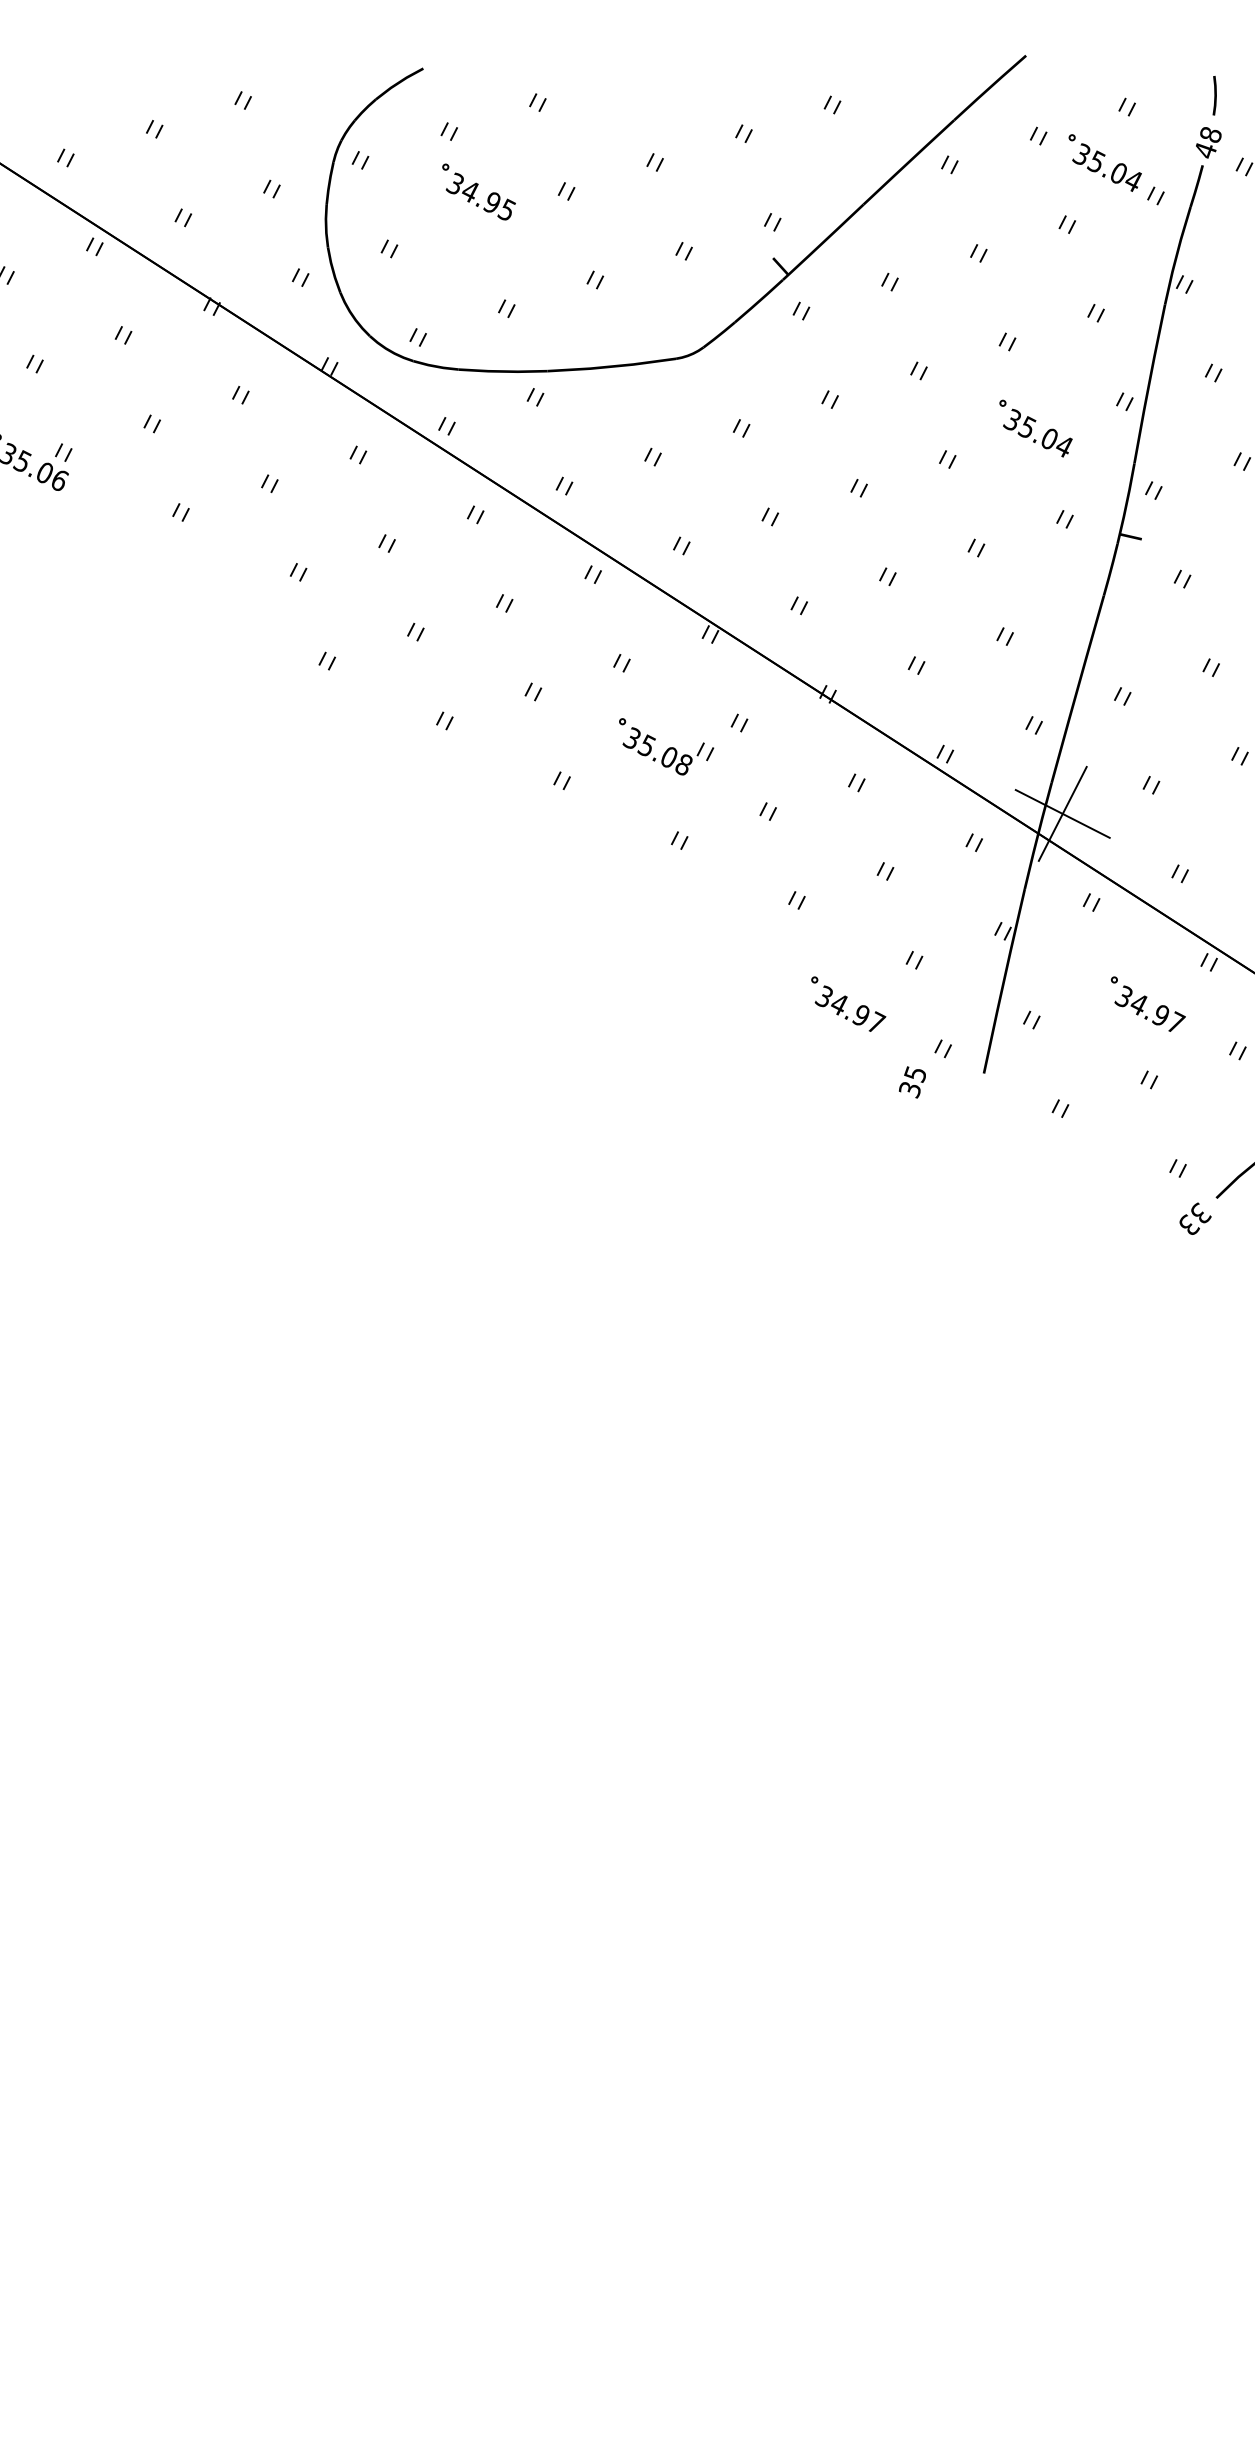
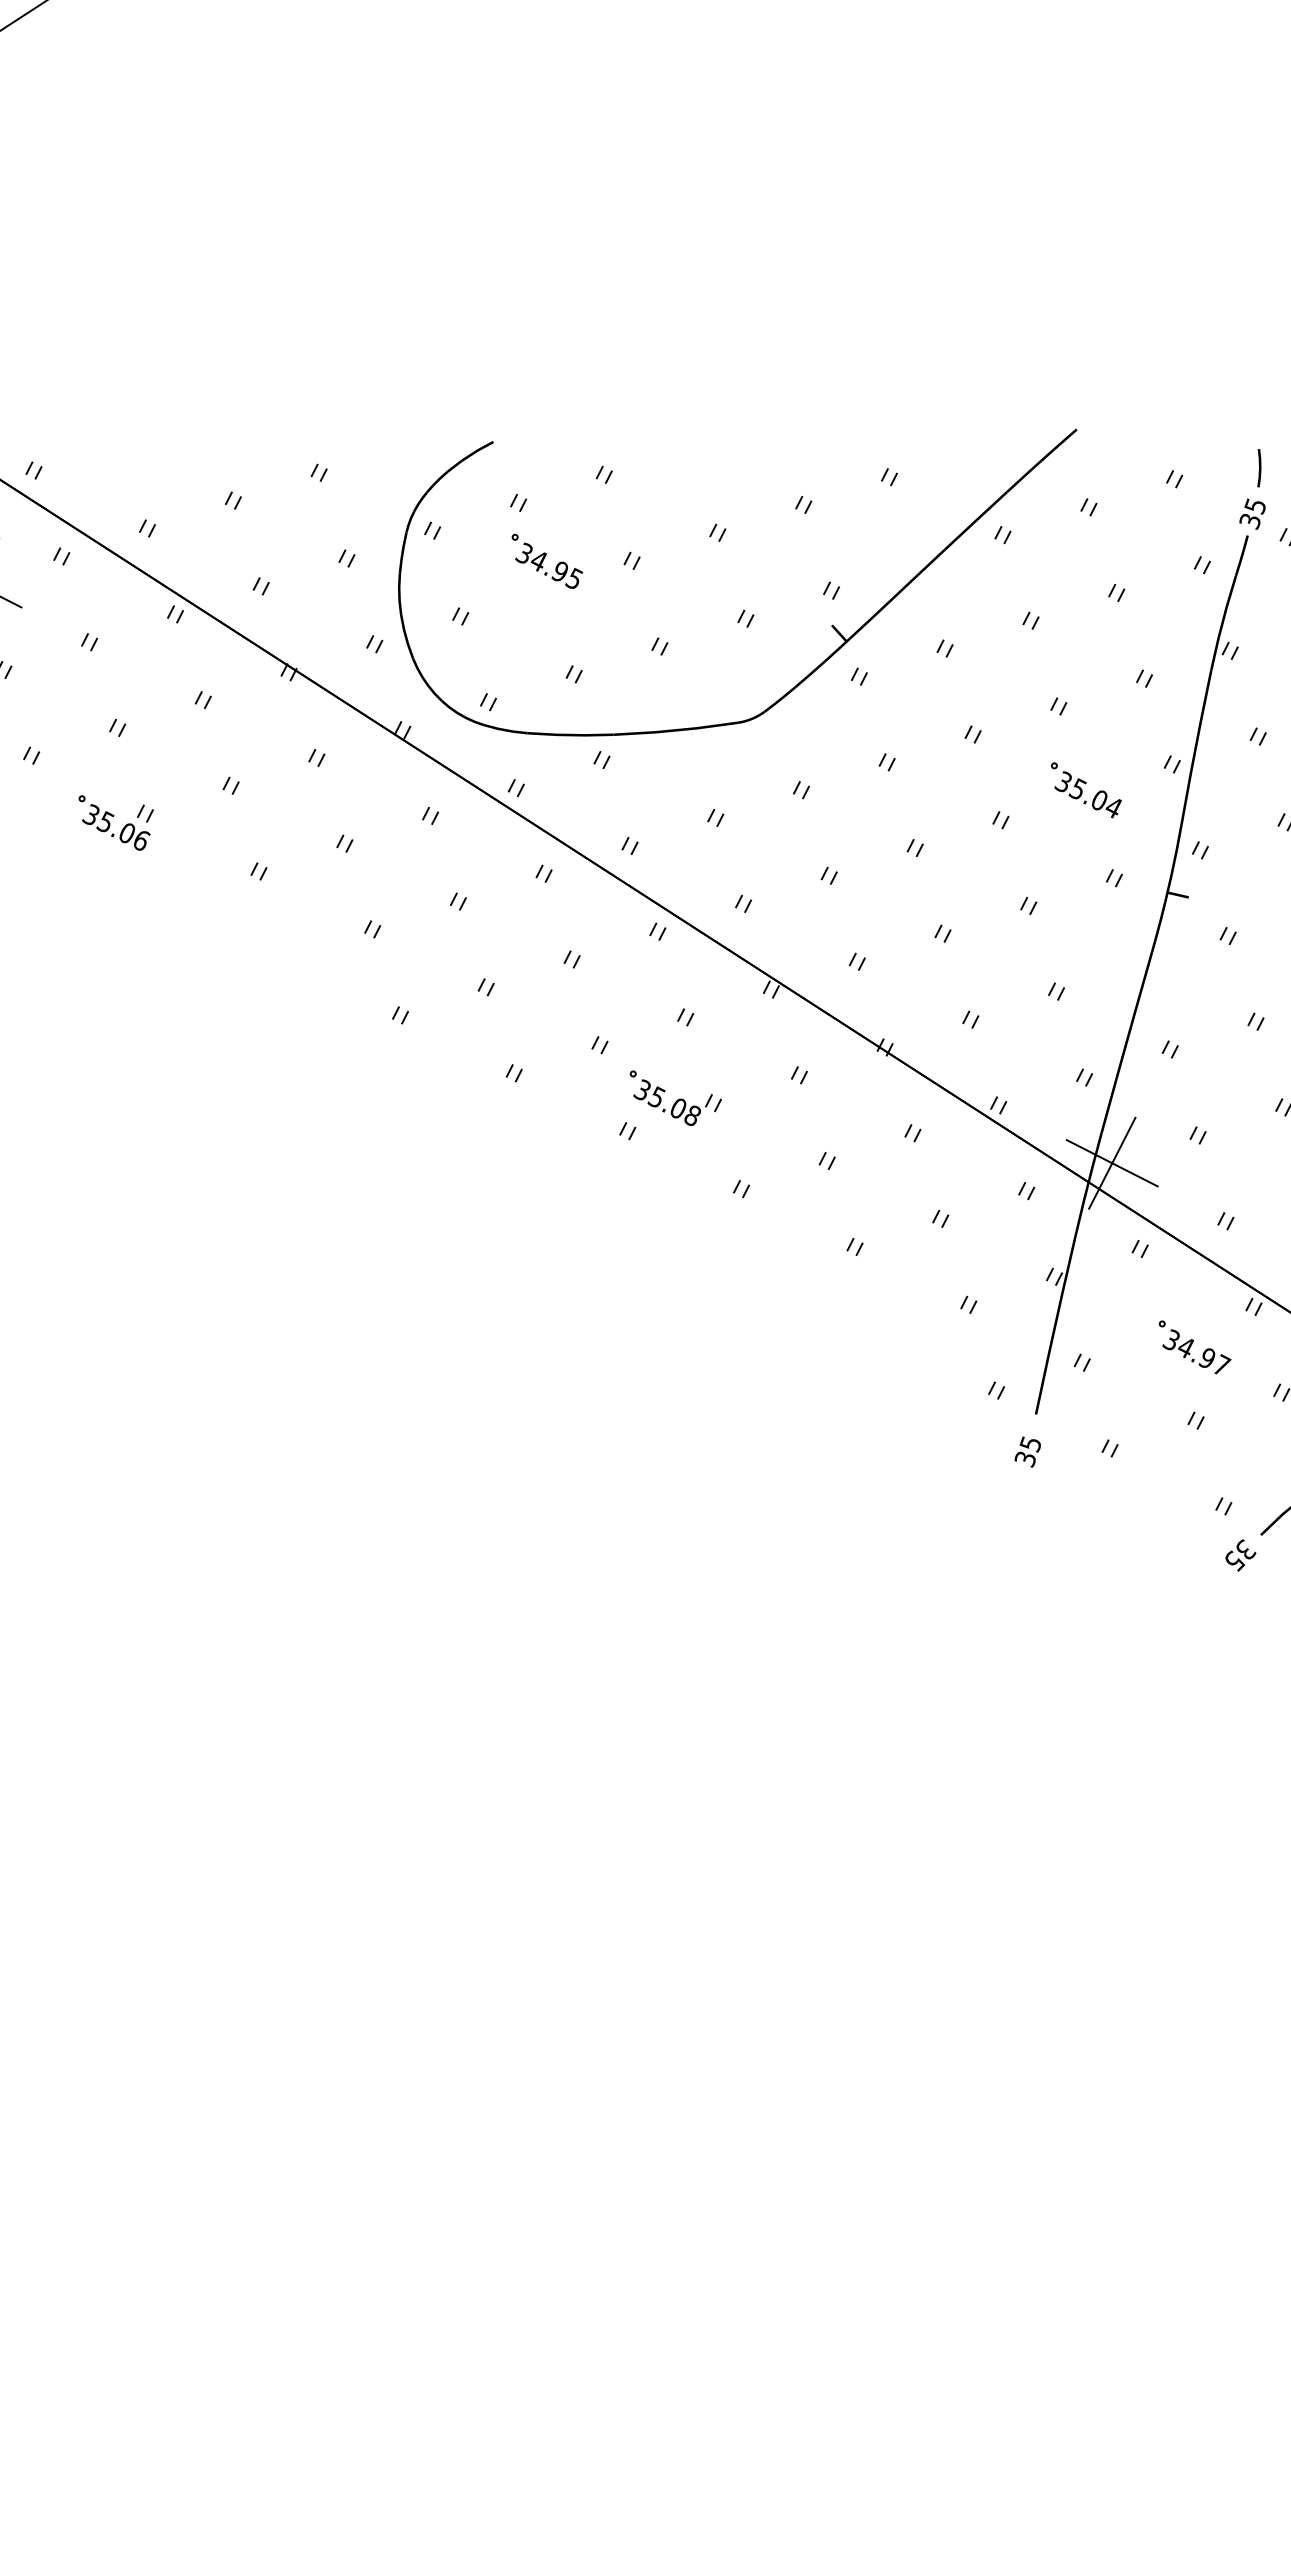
text: (1207, 142) -> (1252, 513), 48 -> 35
part: (1105, 163) -> (1153, 533), removed
part: (666, 745) -> (675, 1097), moved
part: (848, 1004) -> (904, 1347), removed
text: (912, 1081) -> (1027, 1451), moved
text: (1190, 1224) -> (1235, 1560), 33 -> 35

